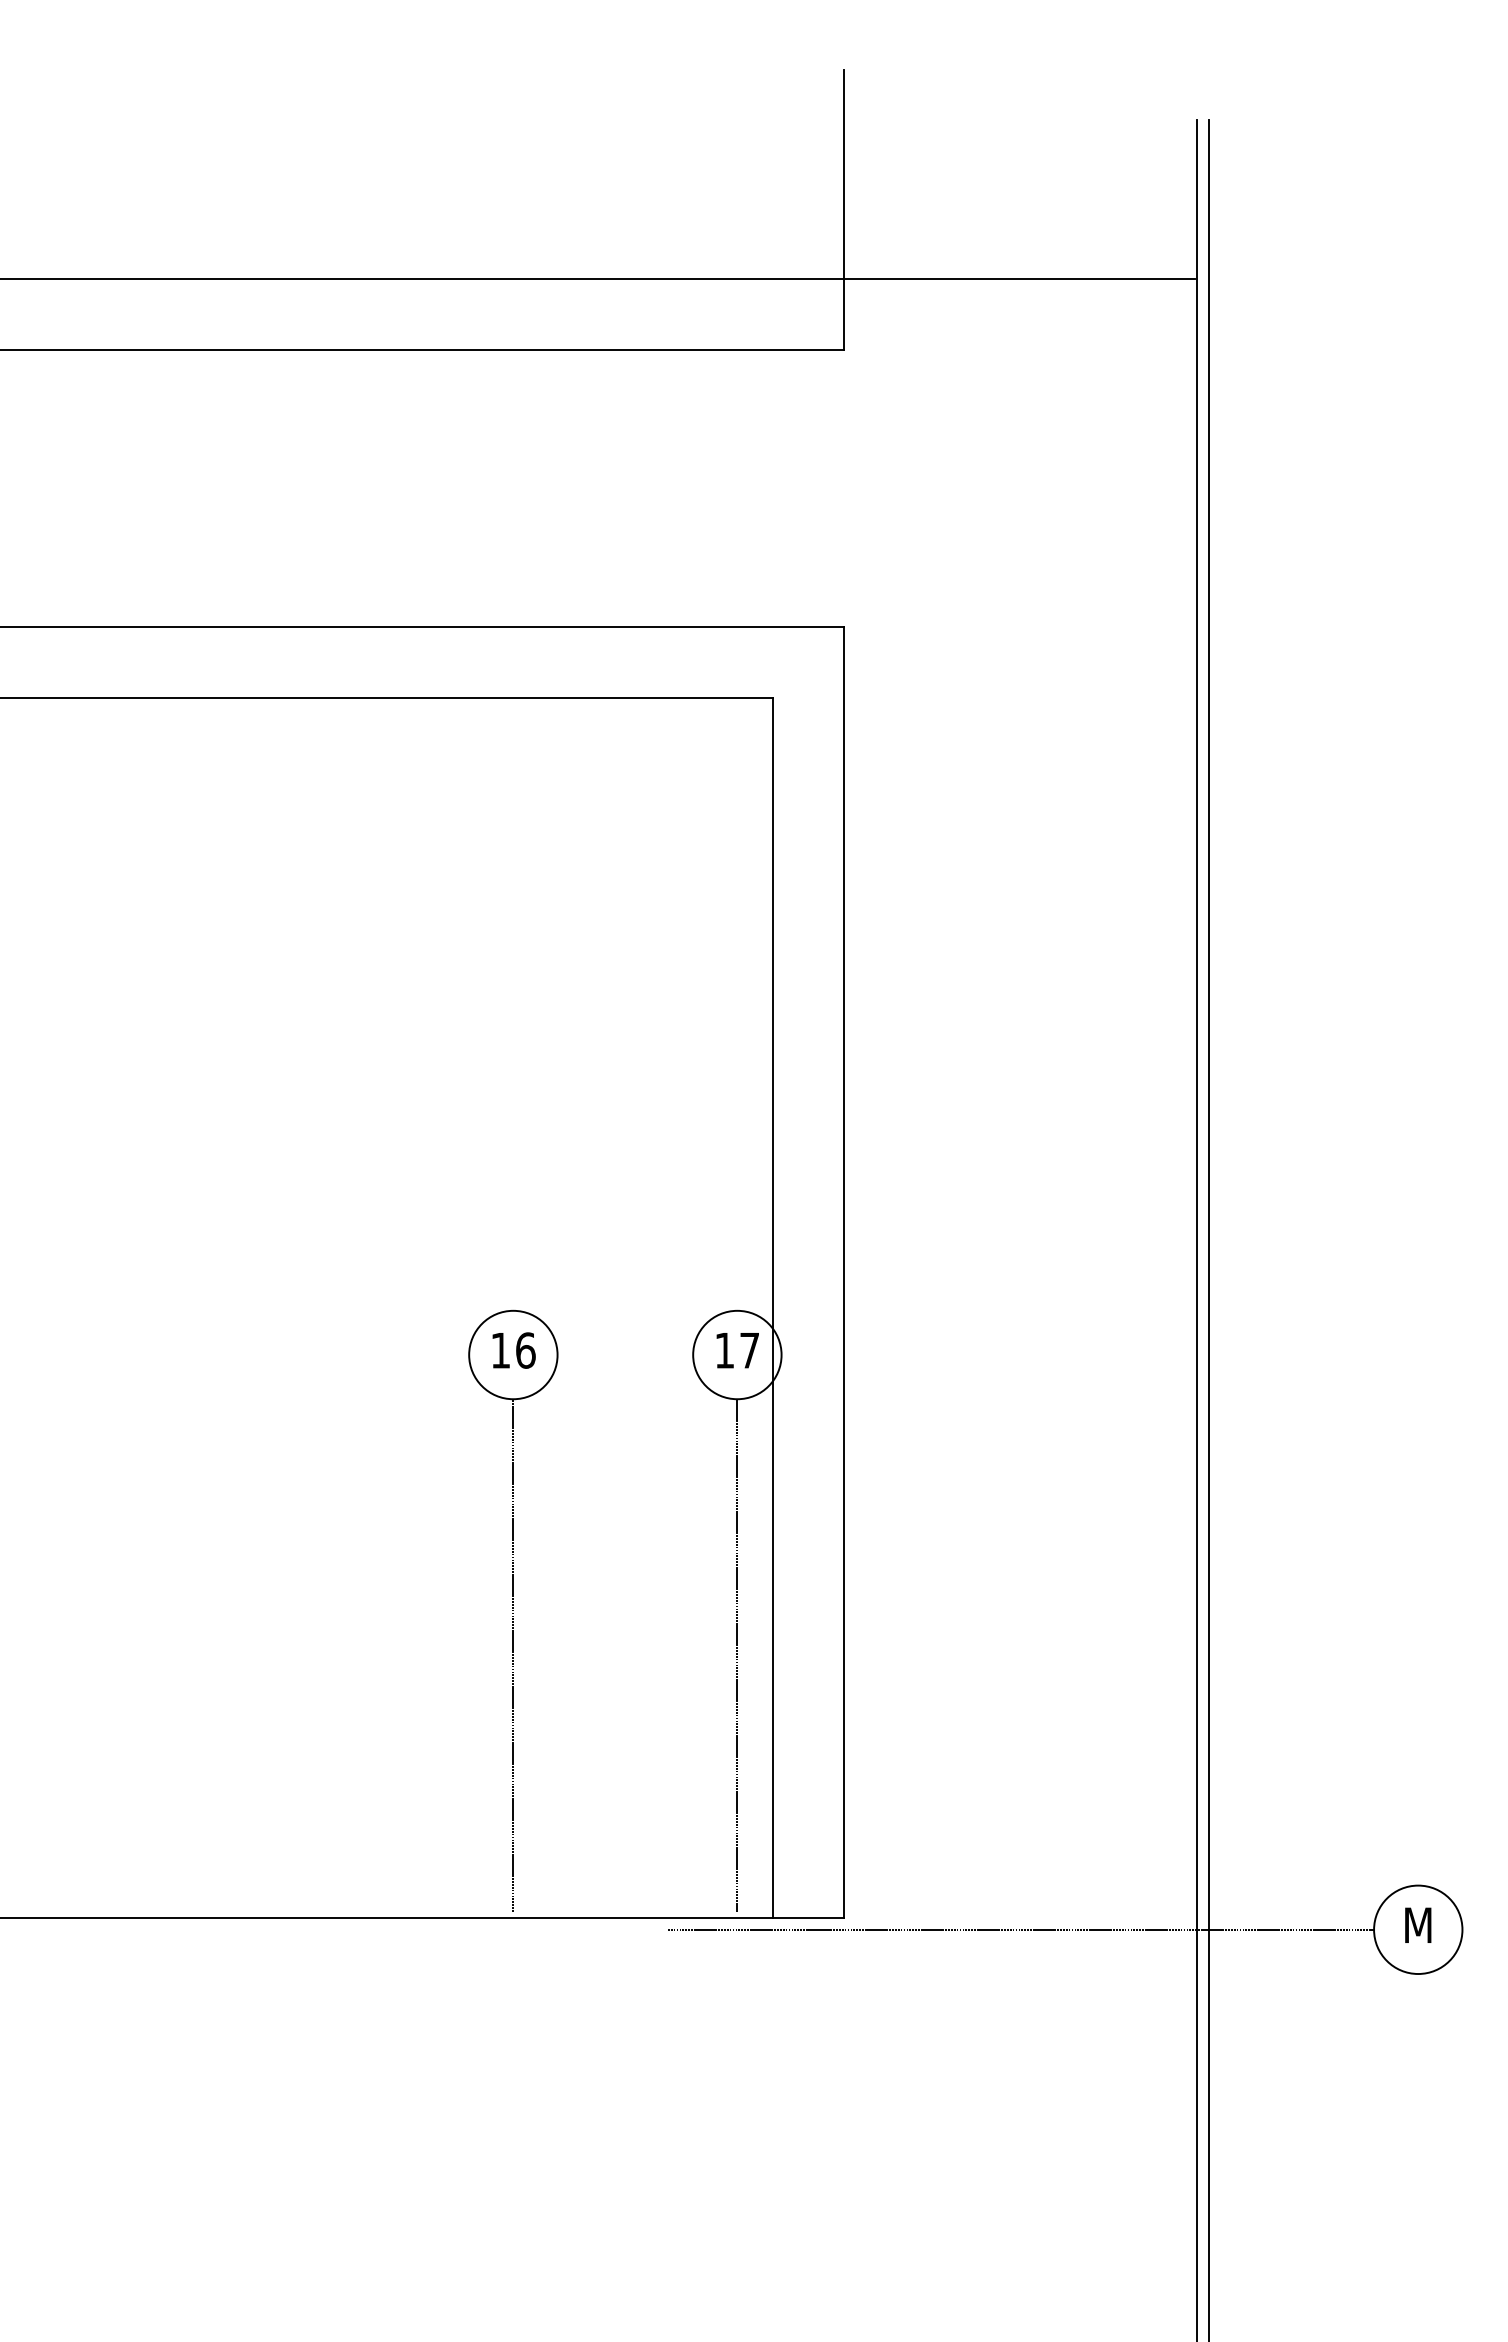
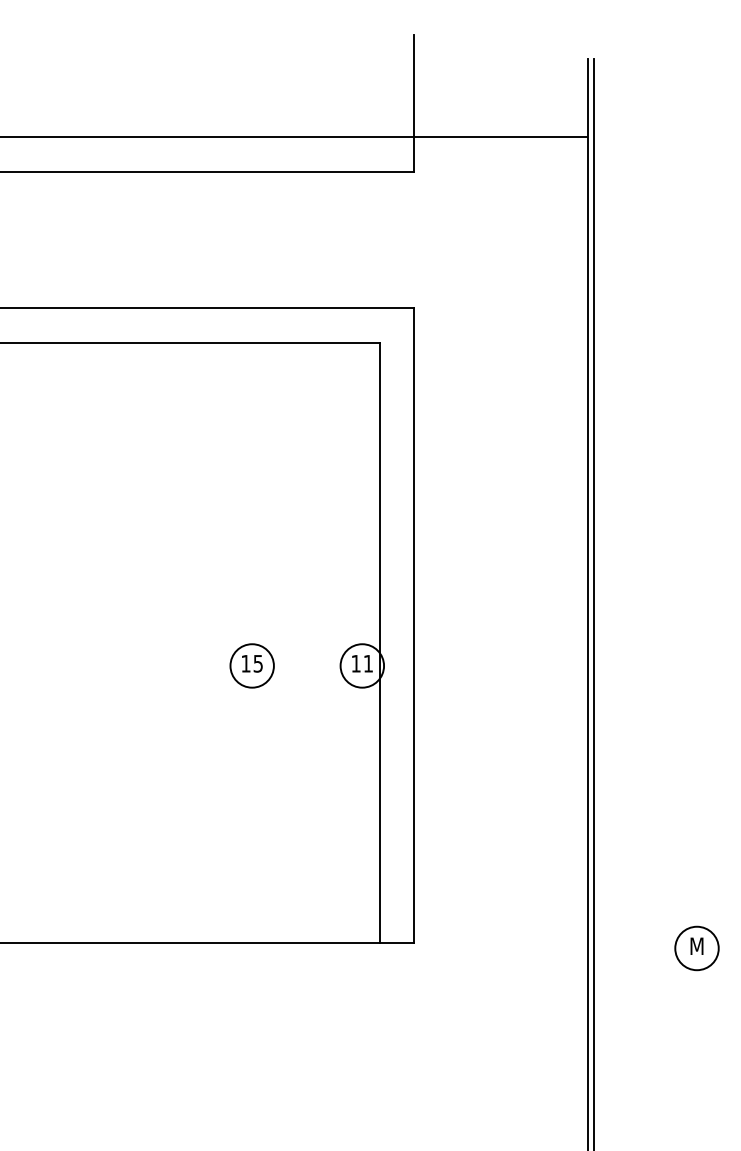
text: (526, 1350) -> (258, 663), 16 -> 15
text: (749, 1350) -> (368, 663), 17 -> 11
line: (513, 1655) -> (252, 813), removed
line: (737, 1655) -> (362, 813), removed
line: (1020, 1929) -> (501, 948), removed

